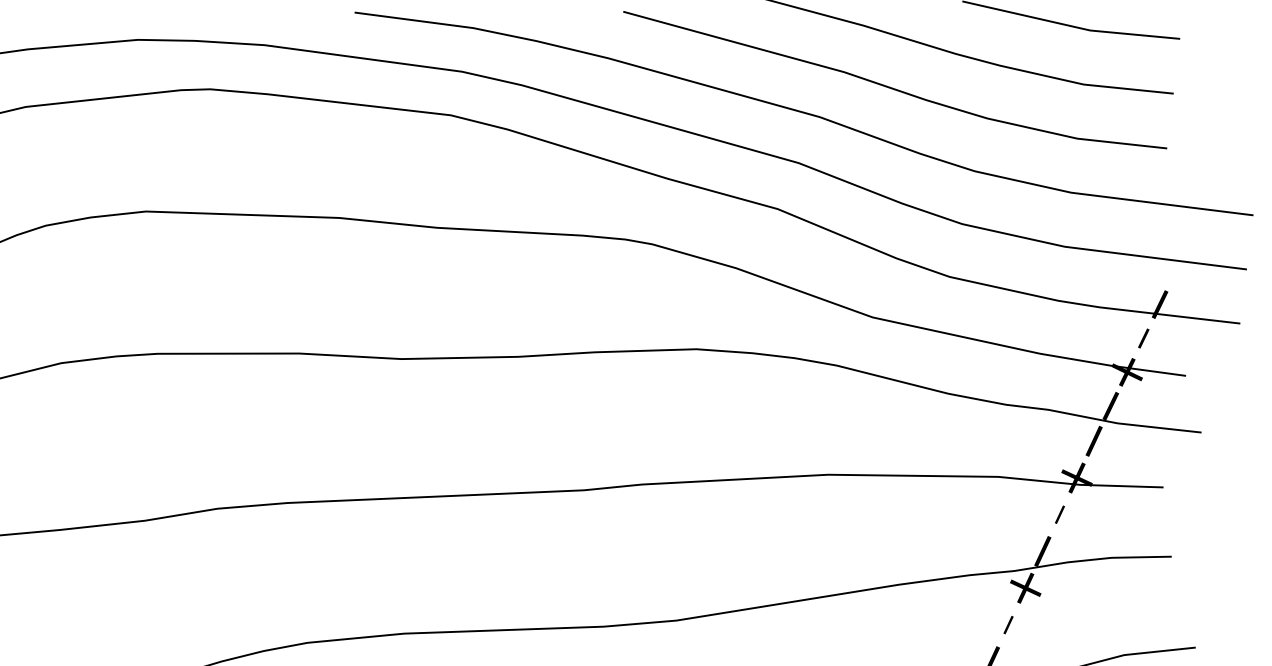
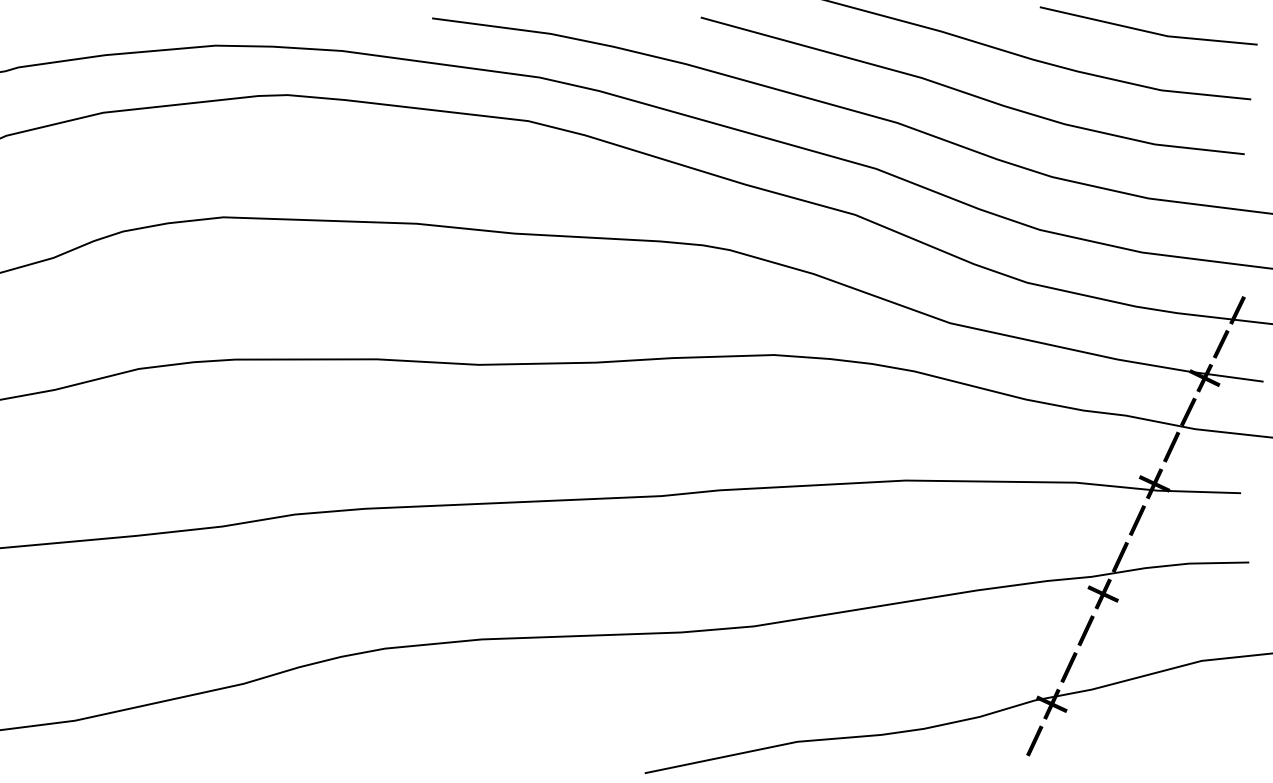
part: (1144, 338) -> (1221, 344), size x1.43
part: (1060, 514) -> (1137, 520), size x1.67
part: (1008, 624) -> (1085, 630), size x1.67

